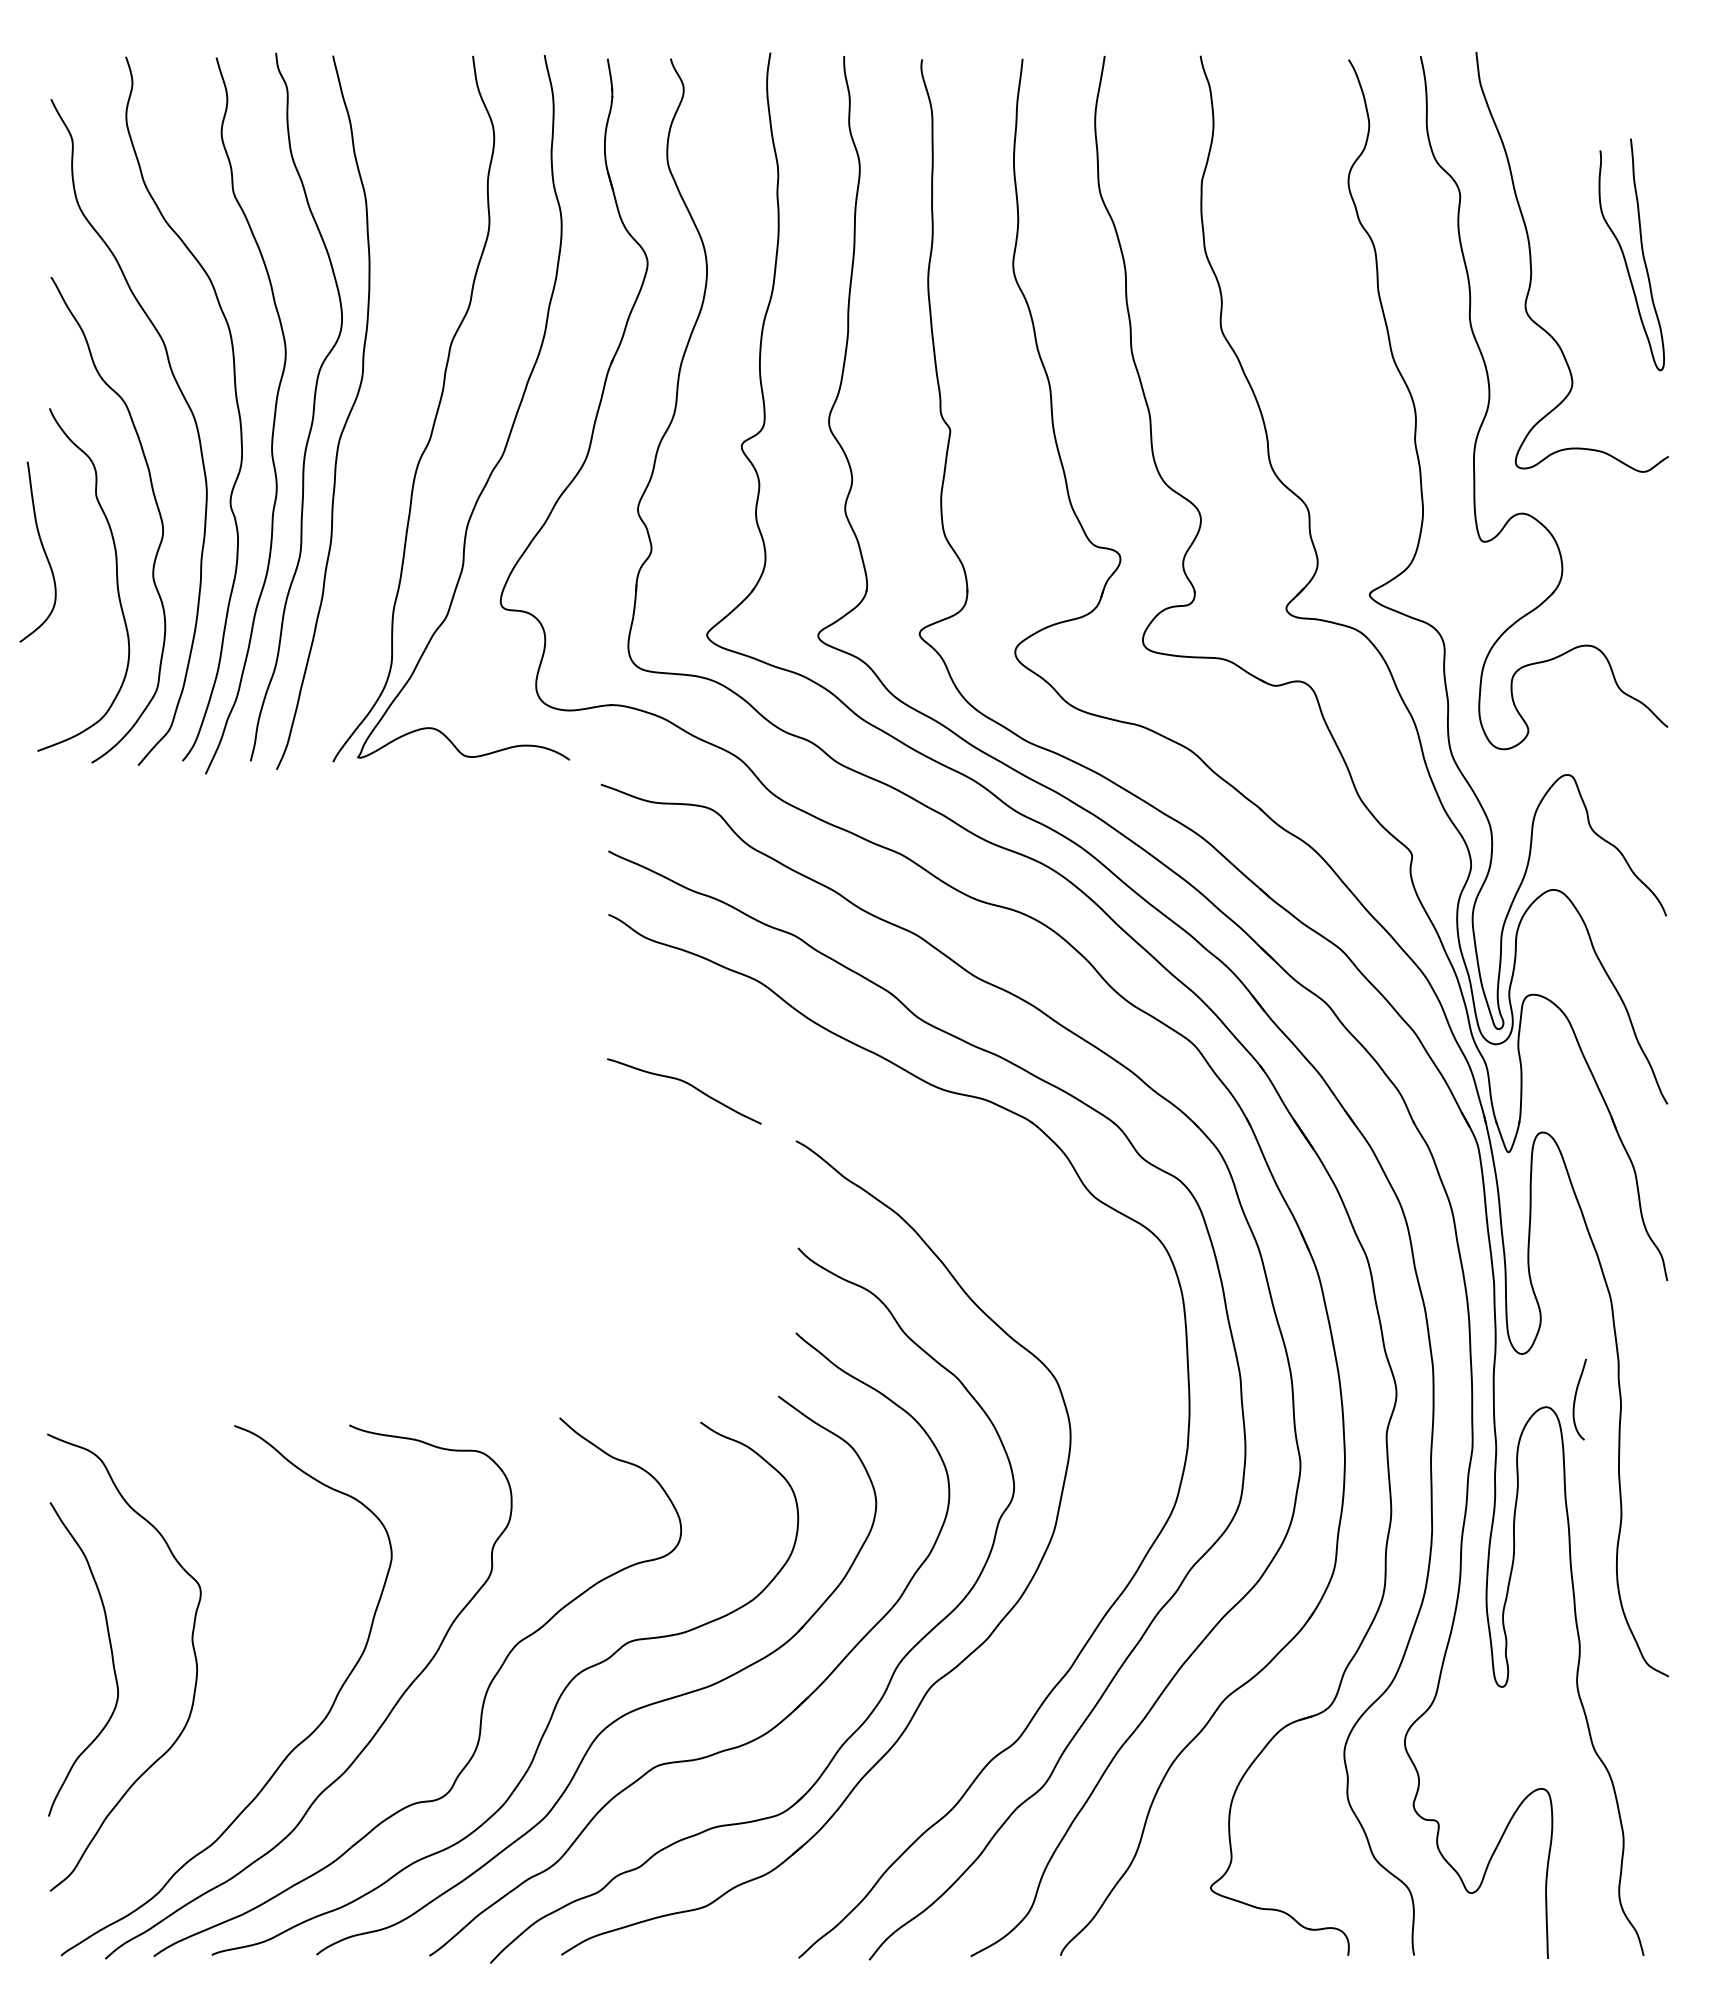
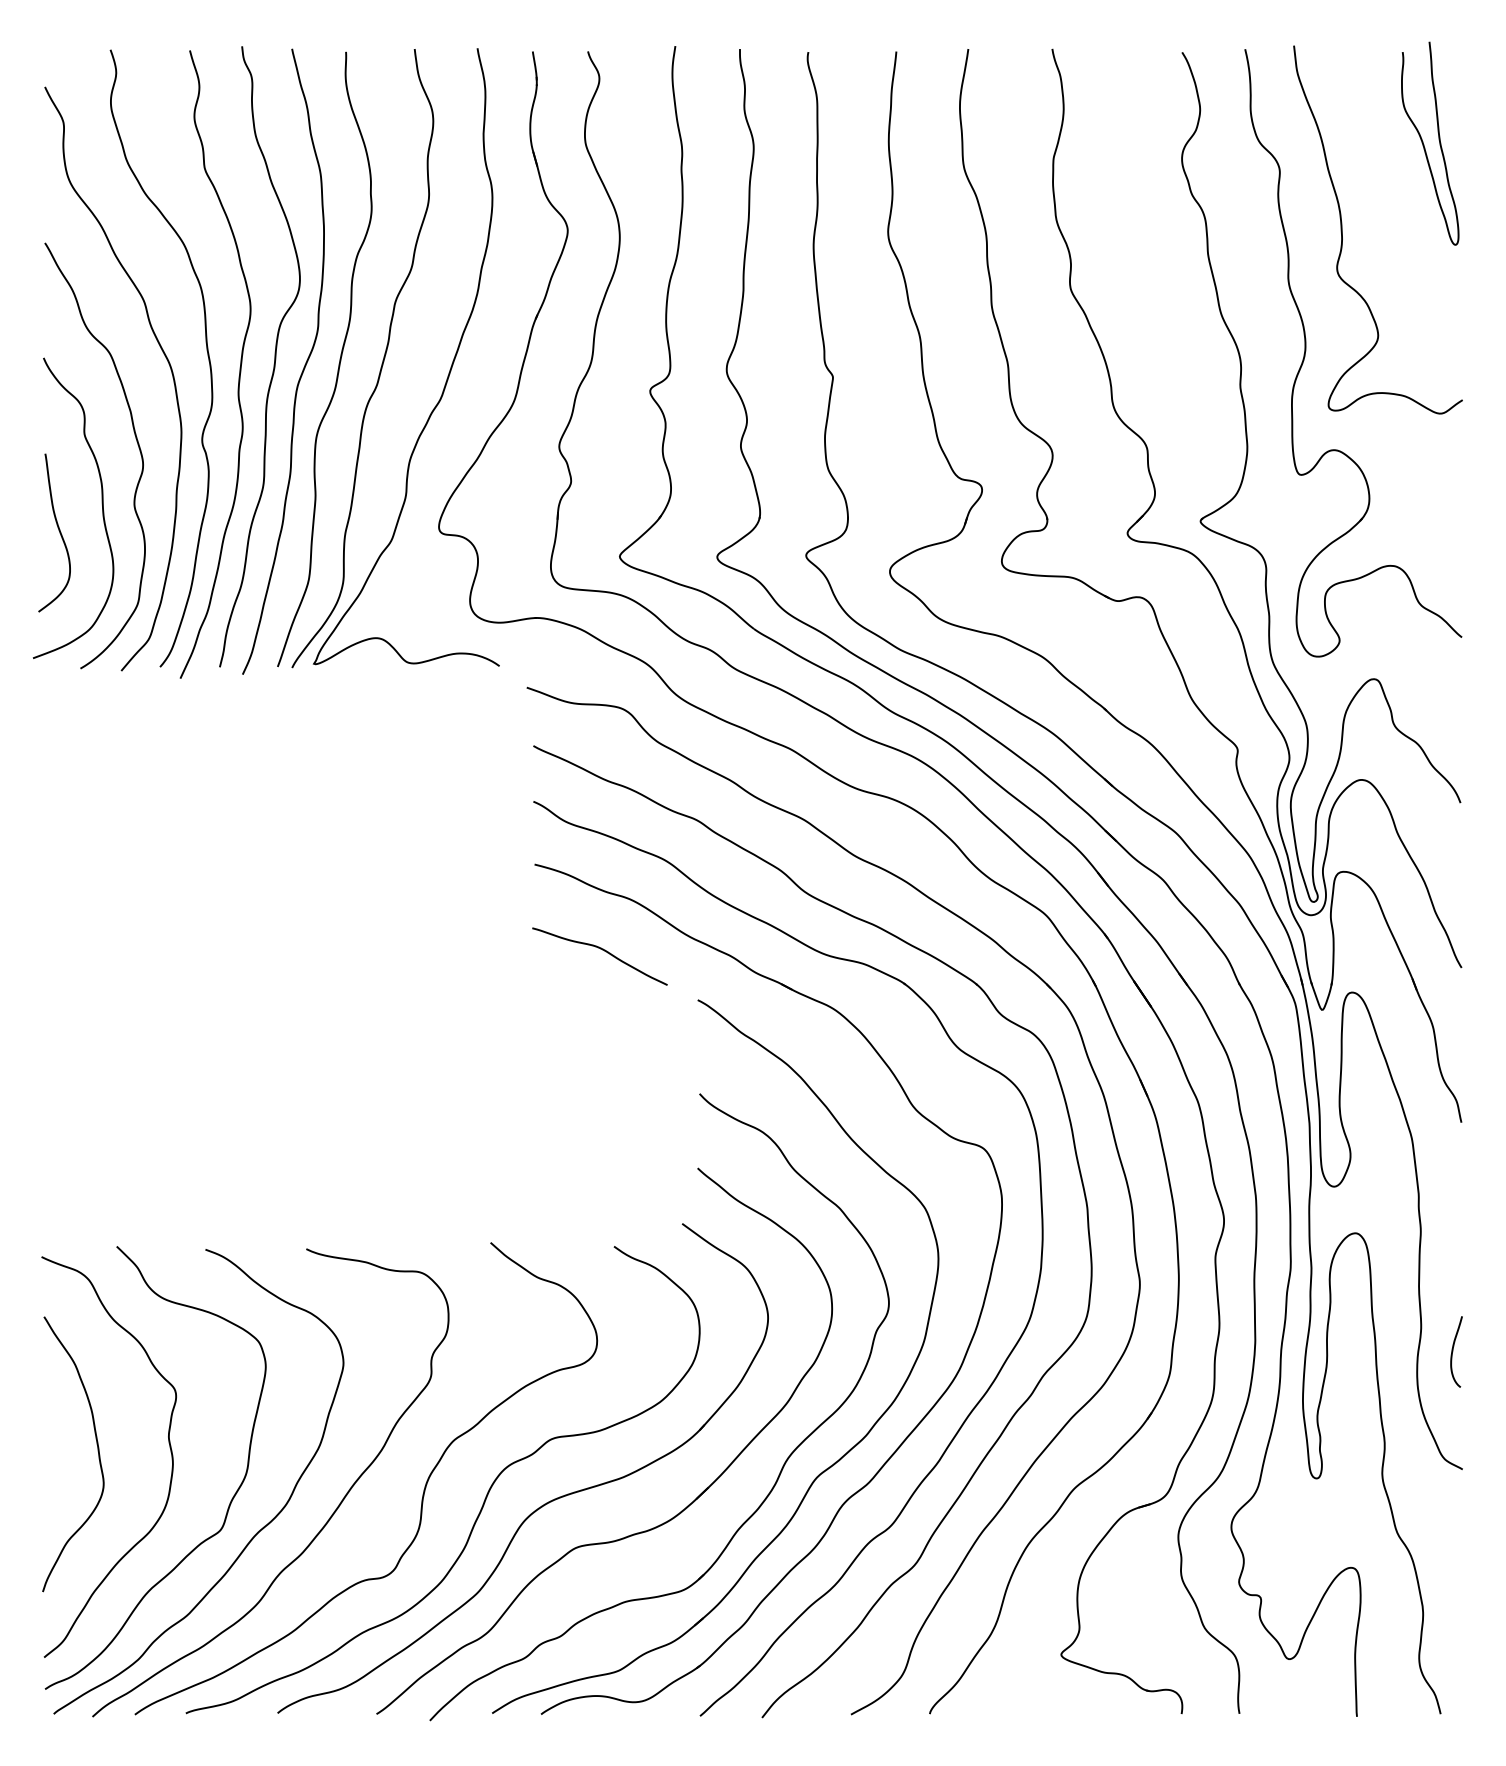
curve: (1625, 257) -> (1424, 145), moved
curve: (386, 413) -> (338, 362), added
curve: (42, 548) -> (58, 529), moved
curve: (1576, 1397) -> (1453, 1350), moved
part: (1054, 1615) -> (924, 1415), added
curve: (261, 1715) -> (229, 1503), added

